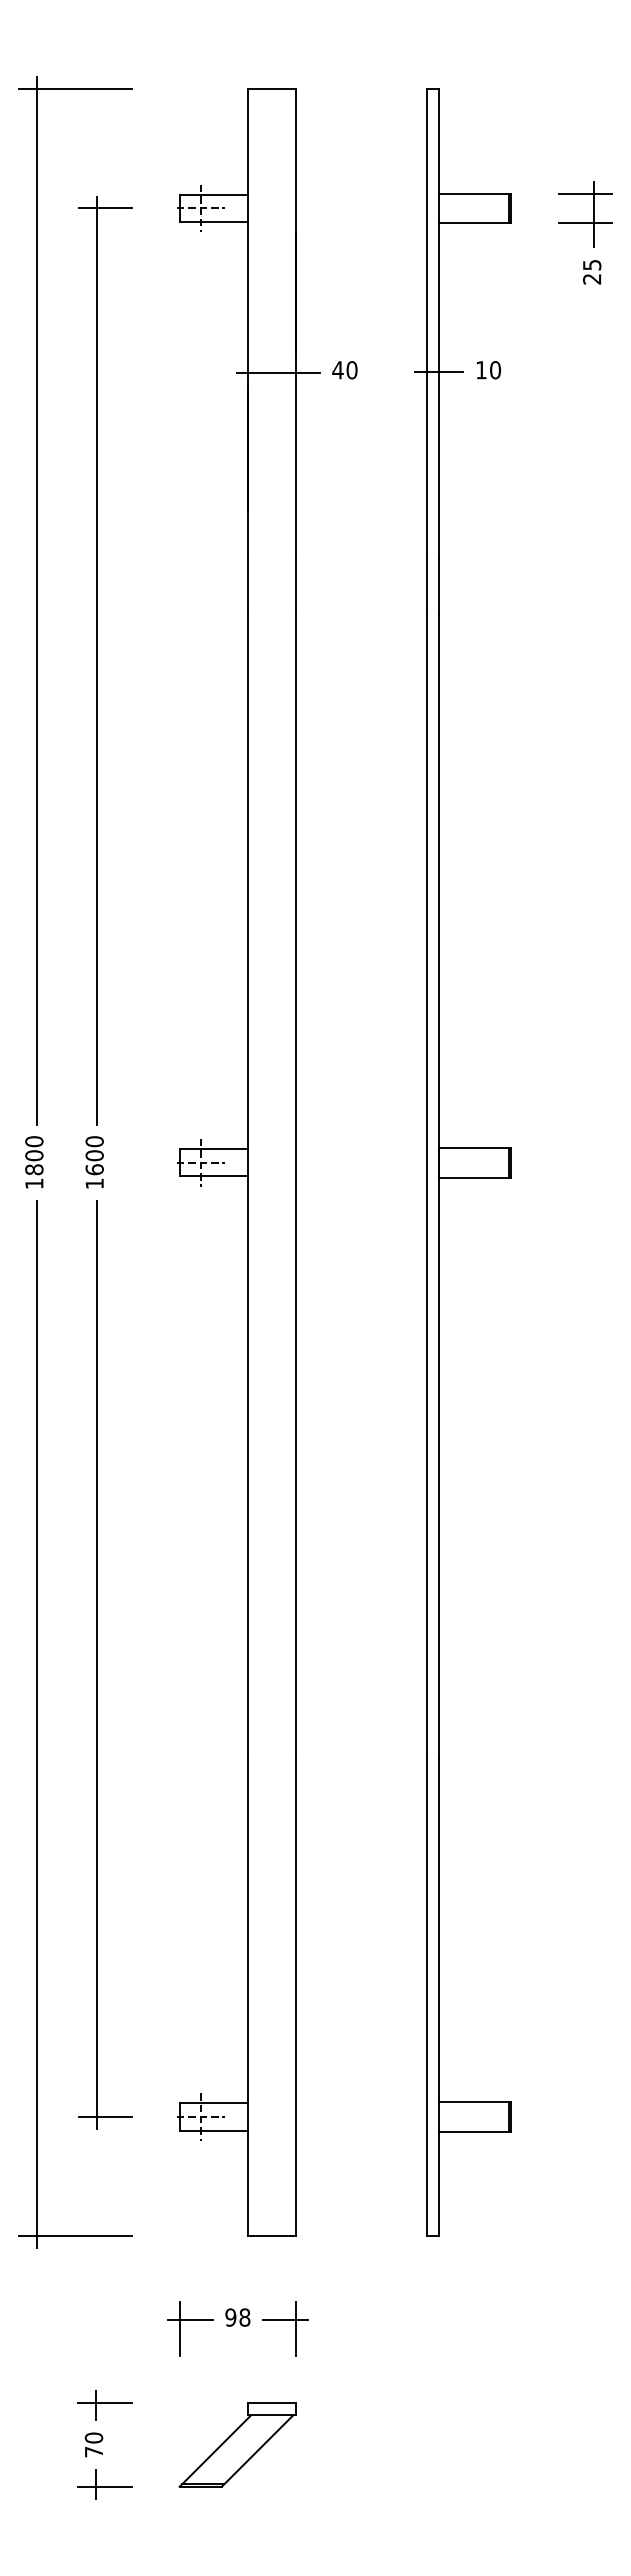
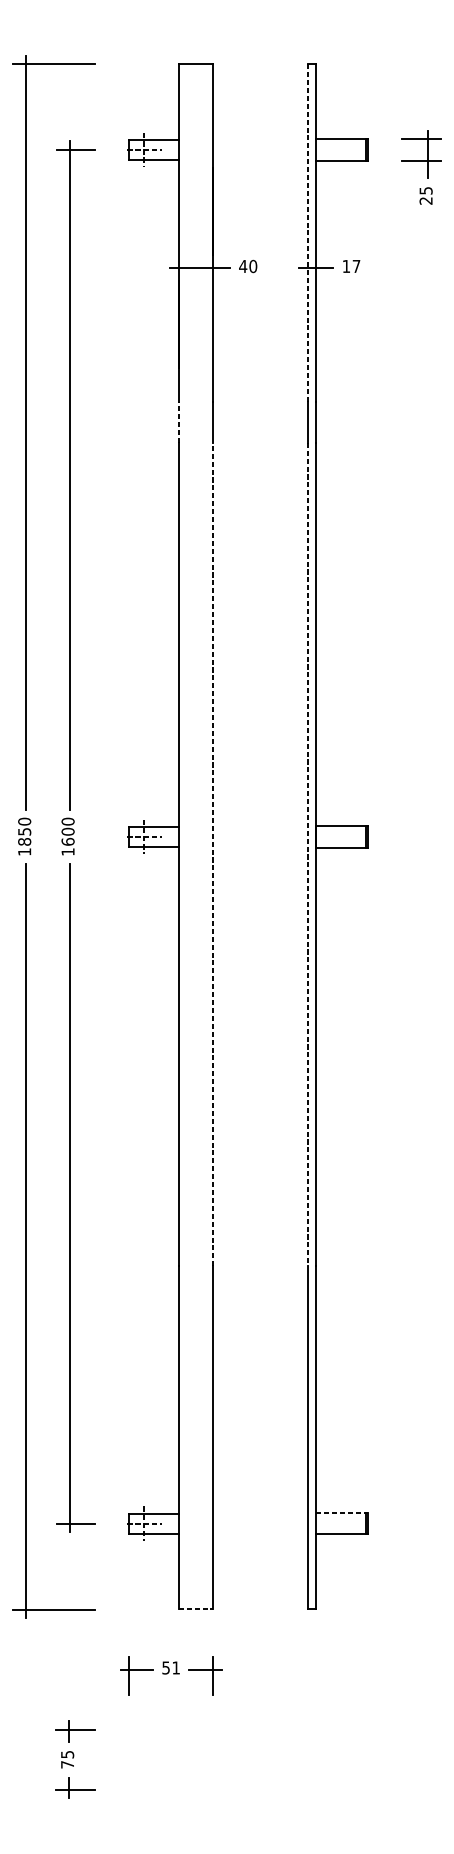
line: (427, 324) -> (307, 233), solid -> dashed
text: (495, 370) -> (356, 266), 10 -> 17
line: (248, 586) -> (178, 422), solid -> dashed
text: (34, 1155) -> (24, 831), 1800 -> 1850
line: (296, 1186) -> (213, 853), solid -> dashed
line: (427, 1187) -> (307, 854), solid -> dashed
line: (475, 2102) -> (342, 1513), solid -> dashed
line: (272, 2236) -> (196, 1609), solid -> dashed
text: (237, 2317) -> (170, 1667), 98 -> 51
text: (93, 2437) -> (67, 1754), 70 -> 75
part: (237, 2444) -> (170, 1759), removed

